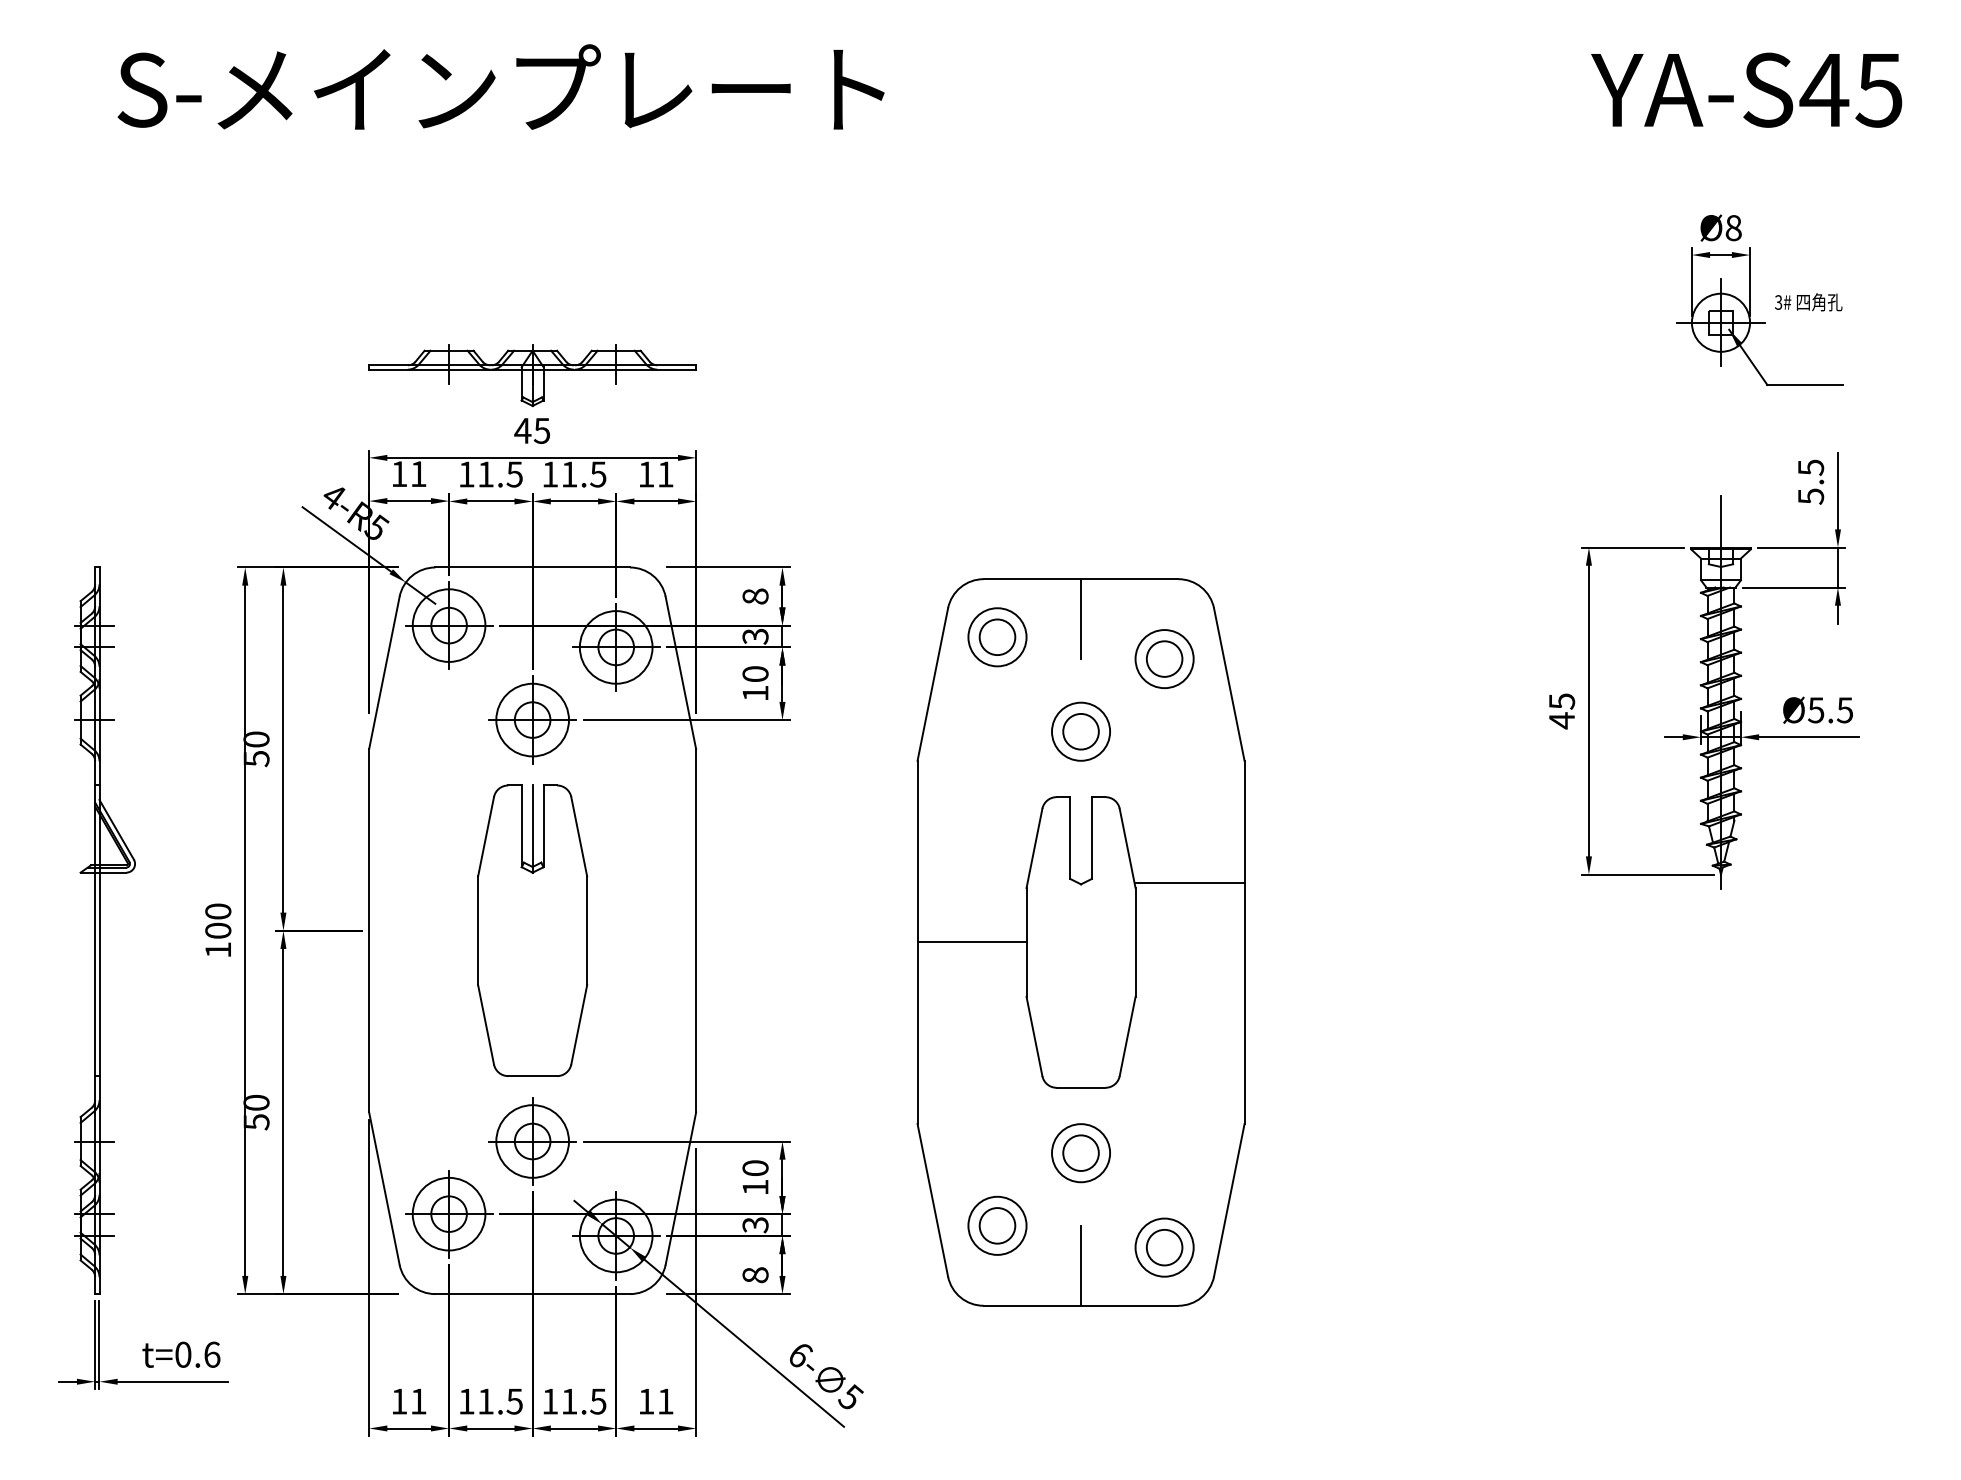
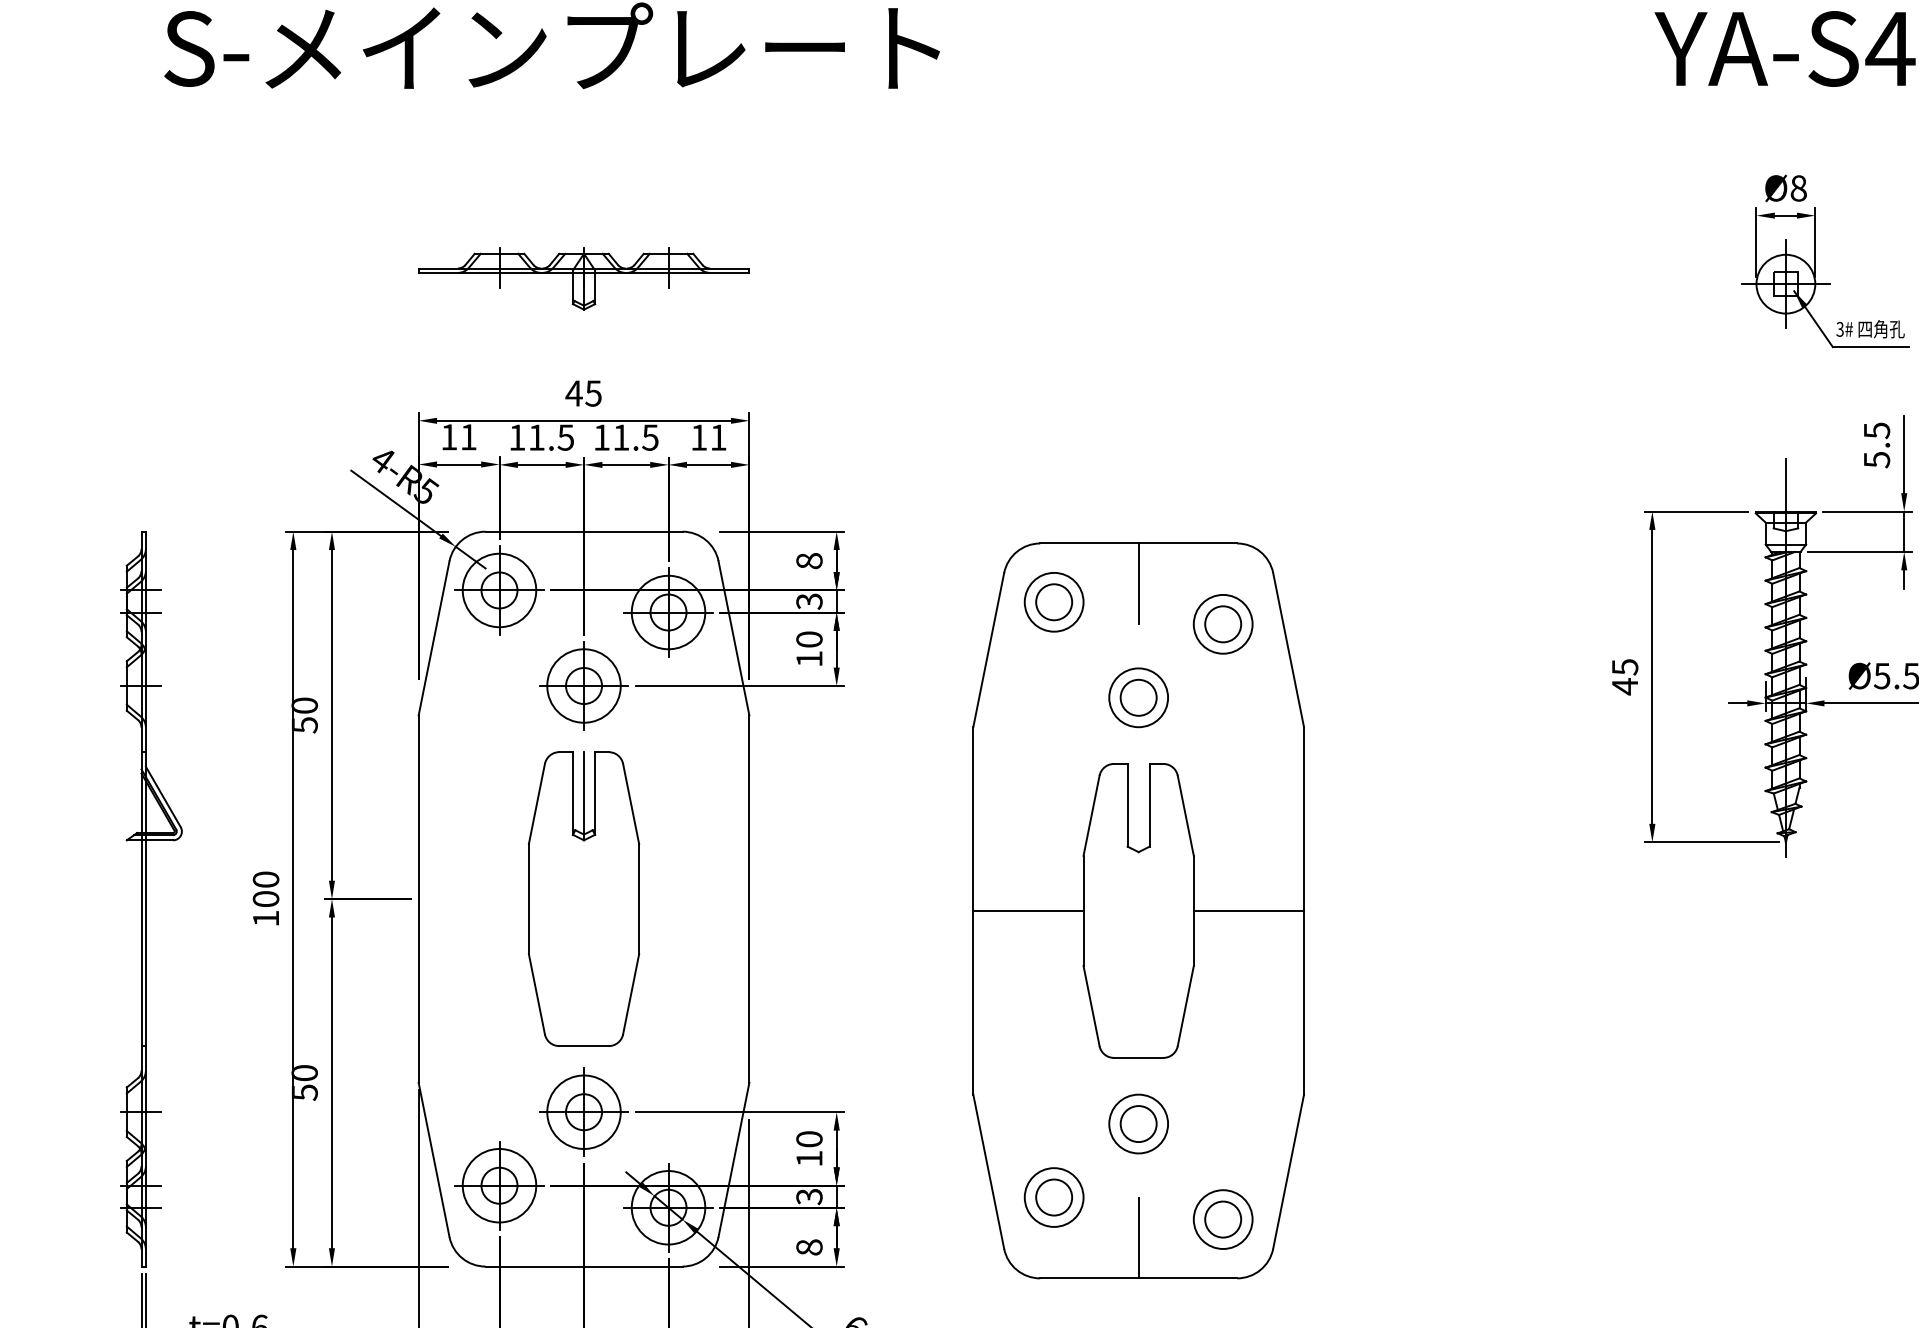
text: (1808, 302) -> (1870, 329), moved
part: (532, 375) -> (583, 278), moved
line: (1189, 883) -> (1248, 910), moved

